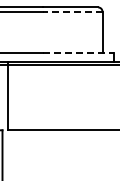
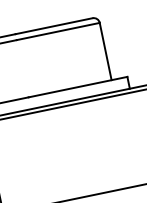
line: (72, 11) -> (58, 31), dashed -> solid
line: (78, 53) -> (78, 87), dashed -> solid

